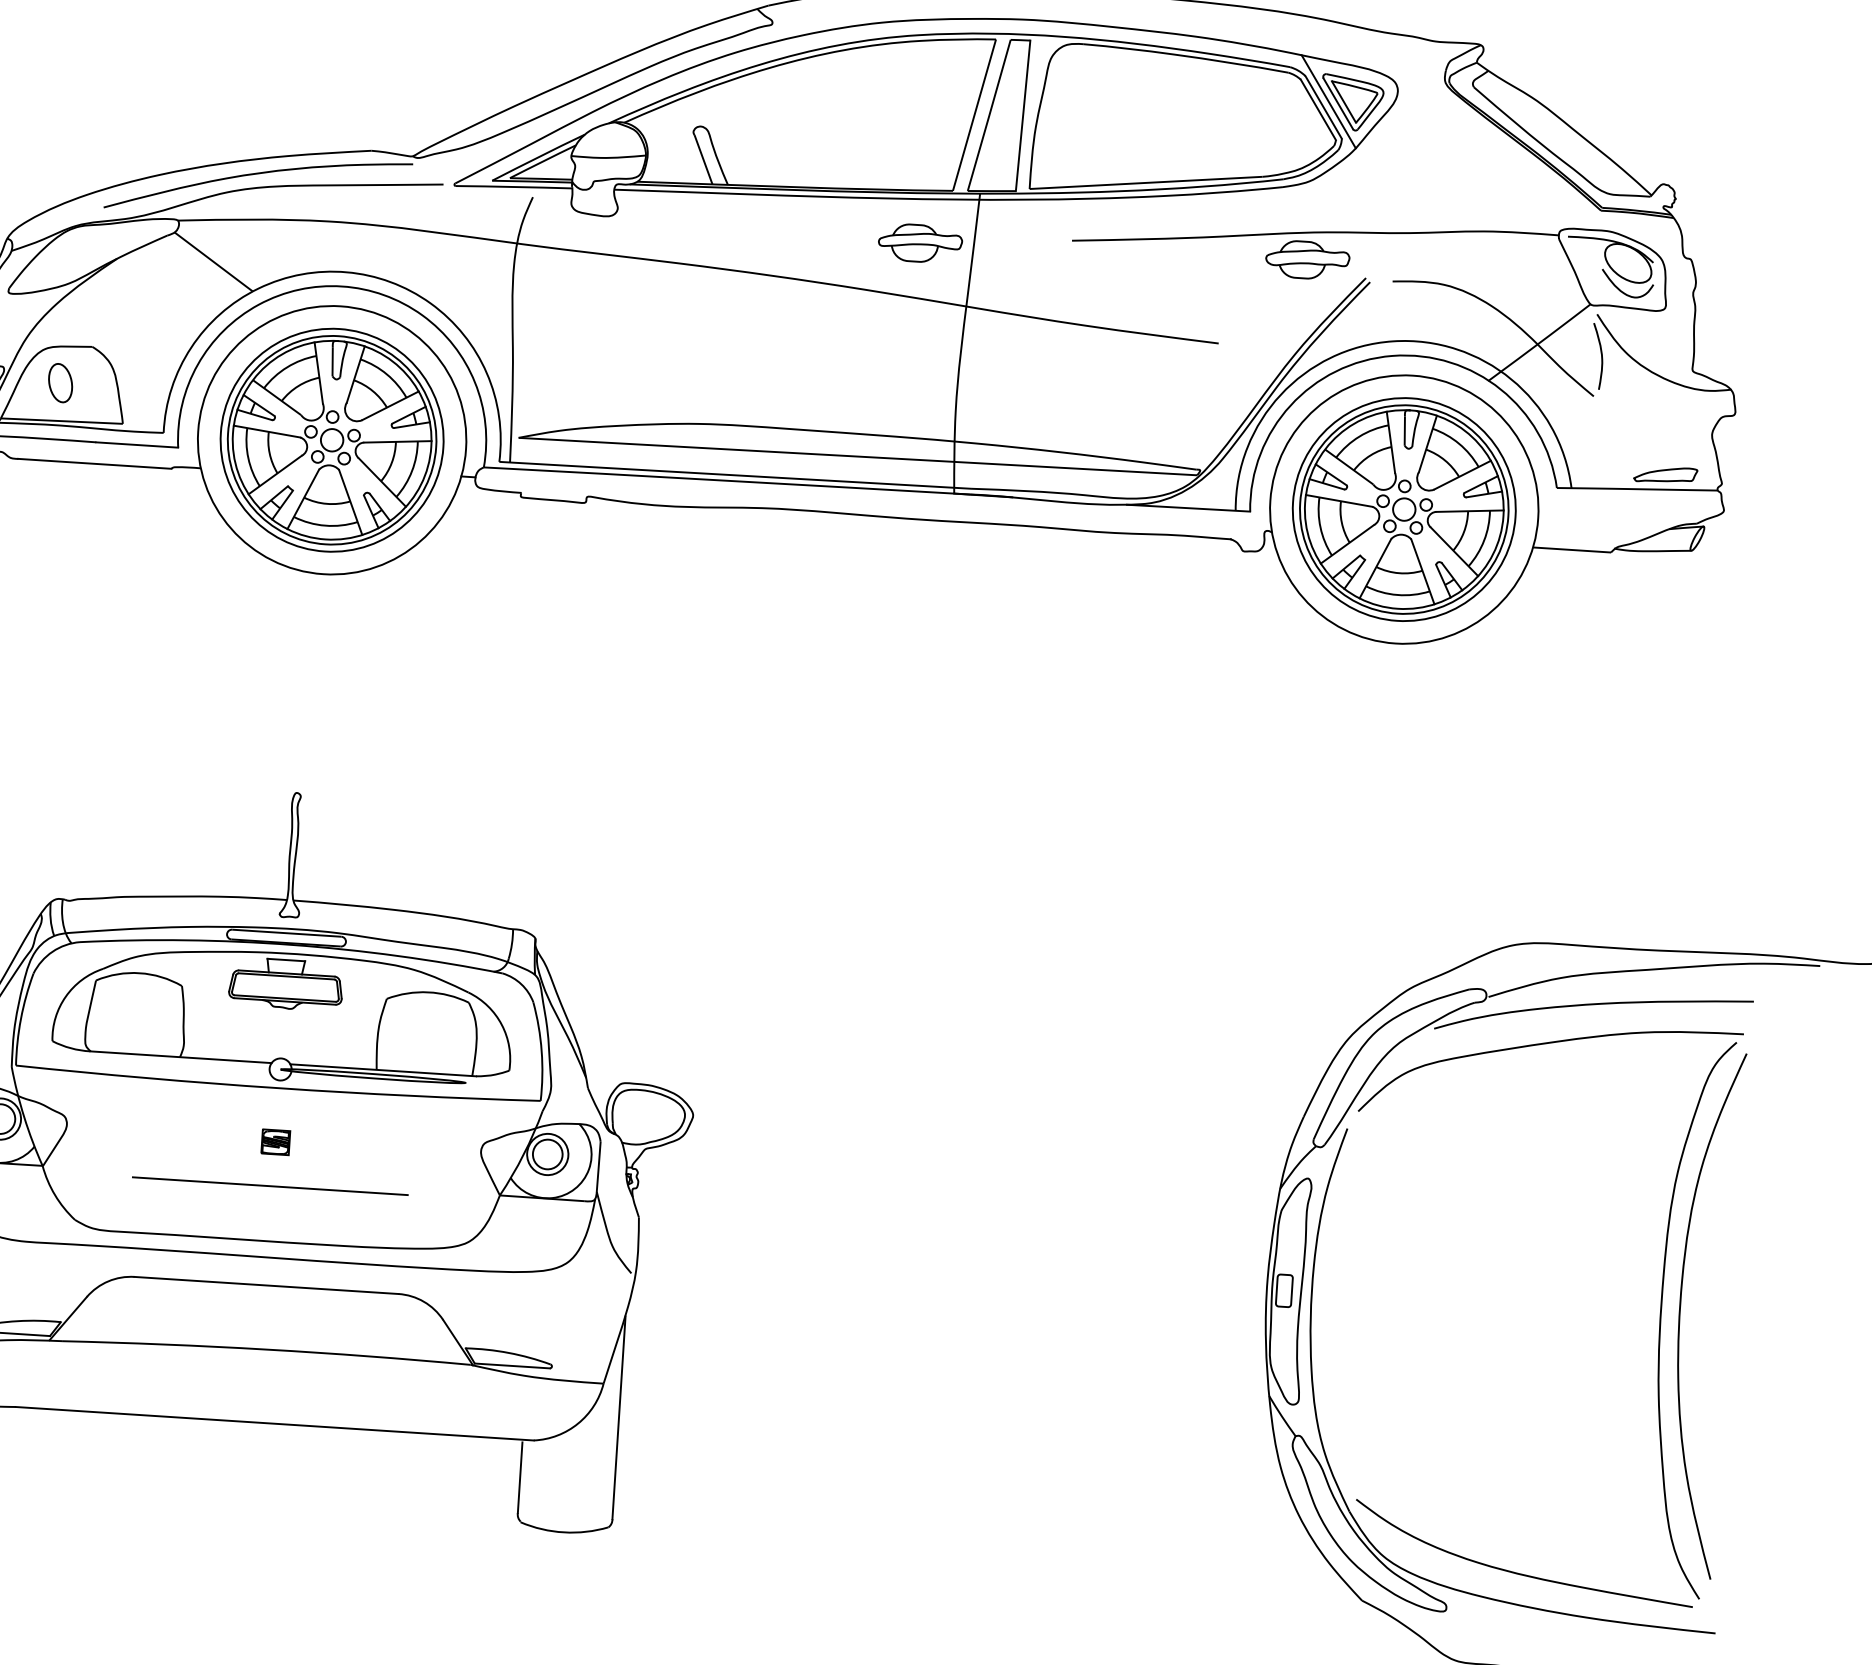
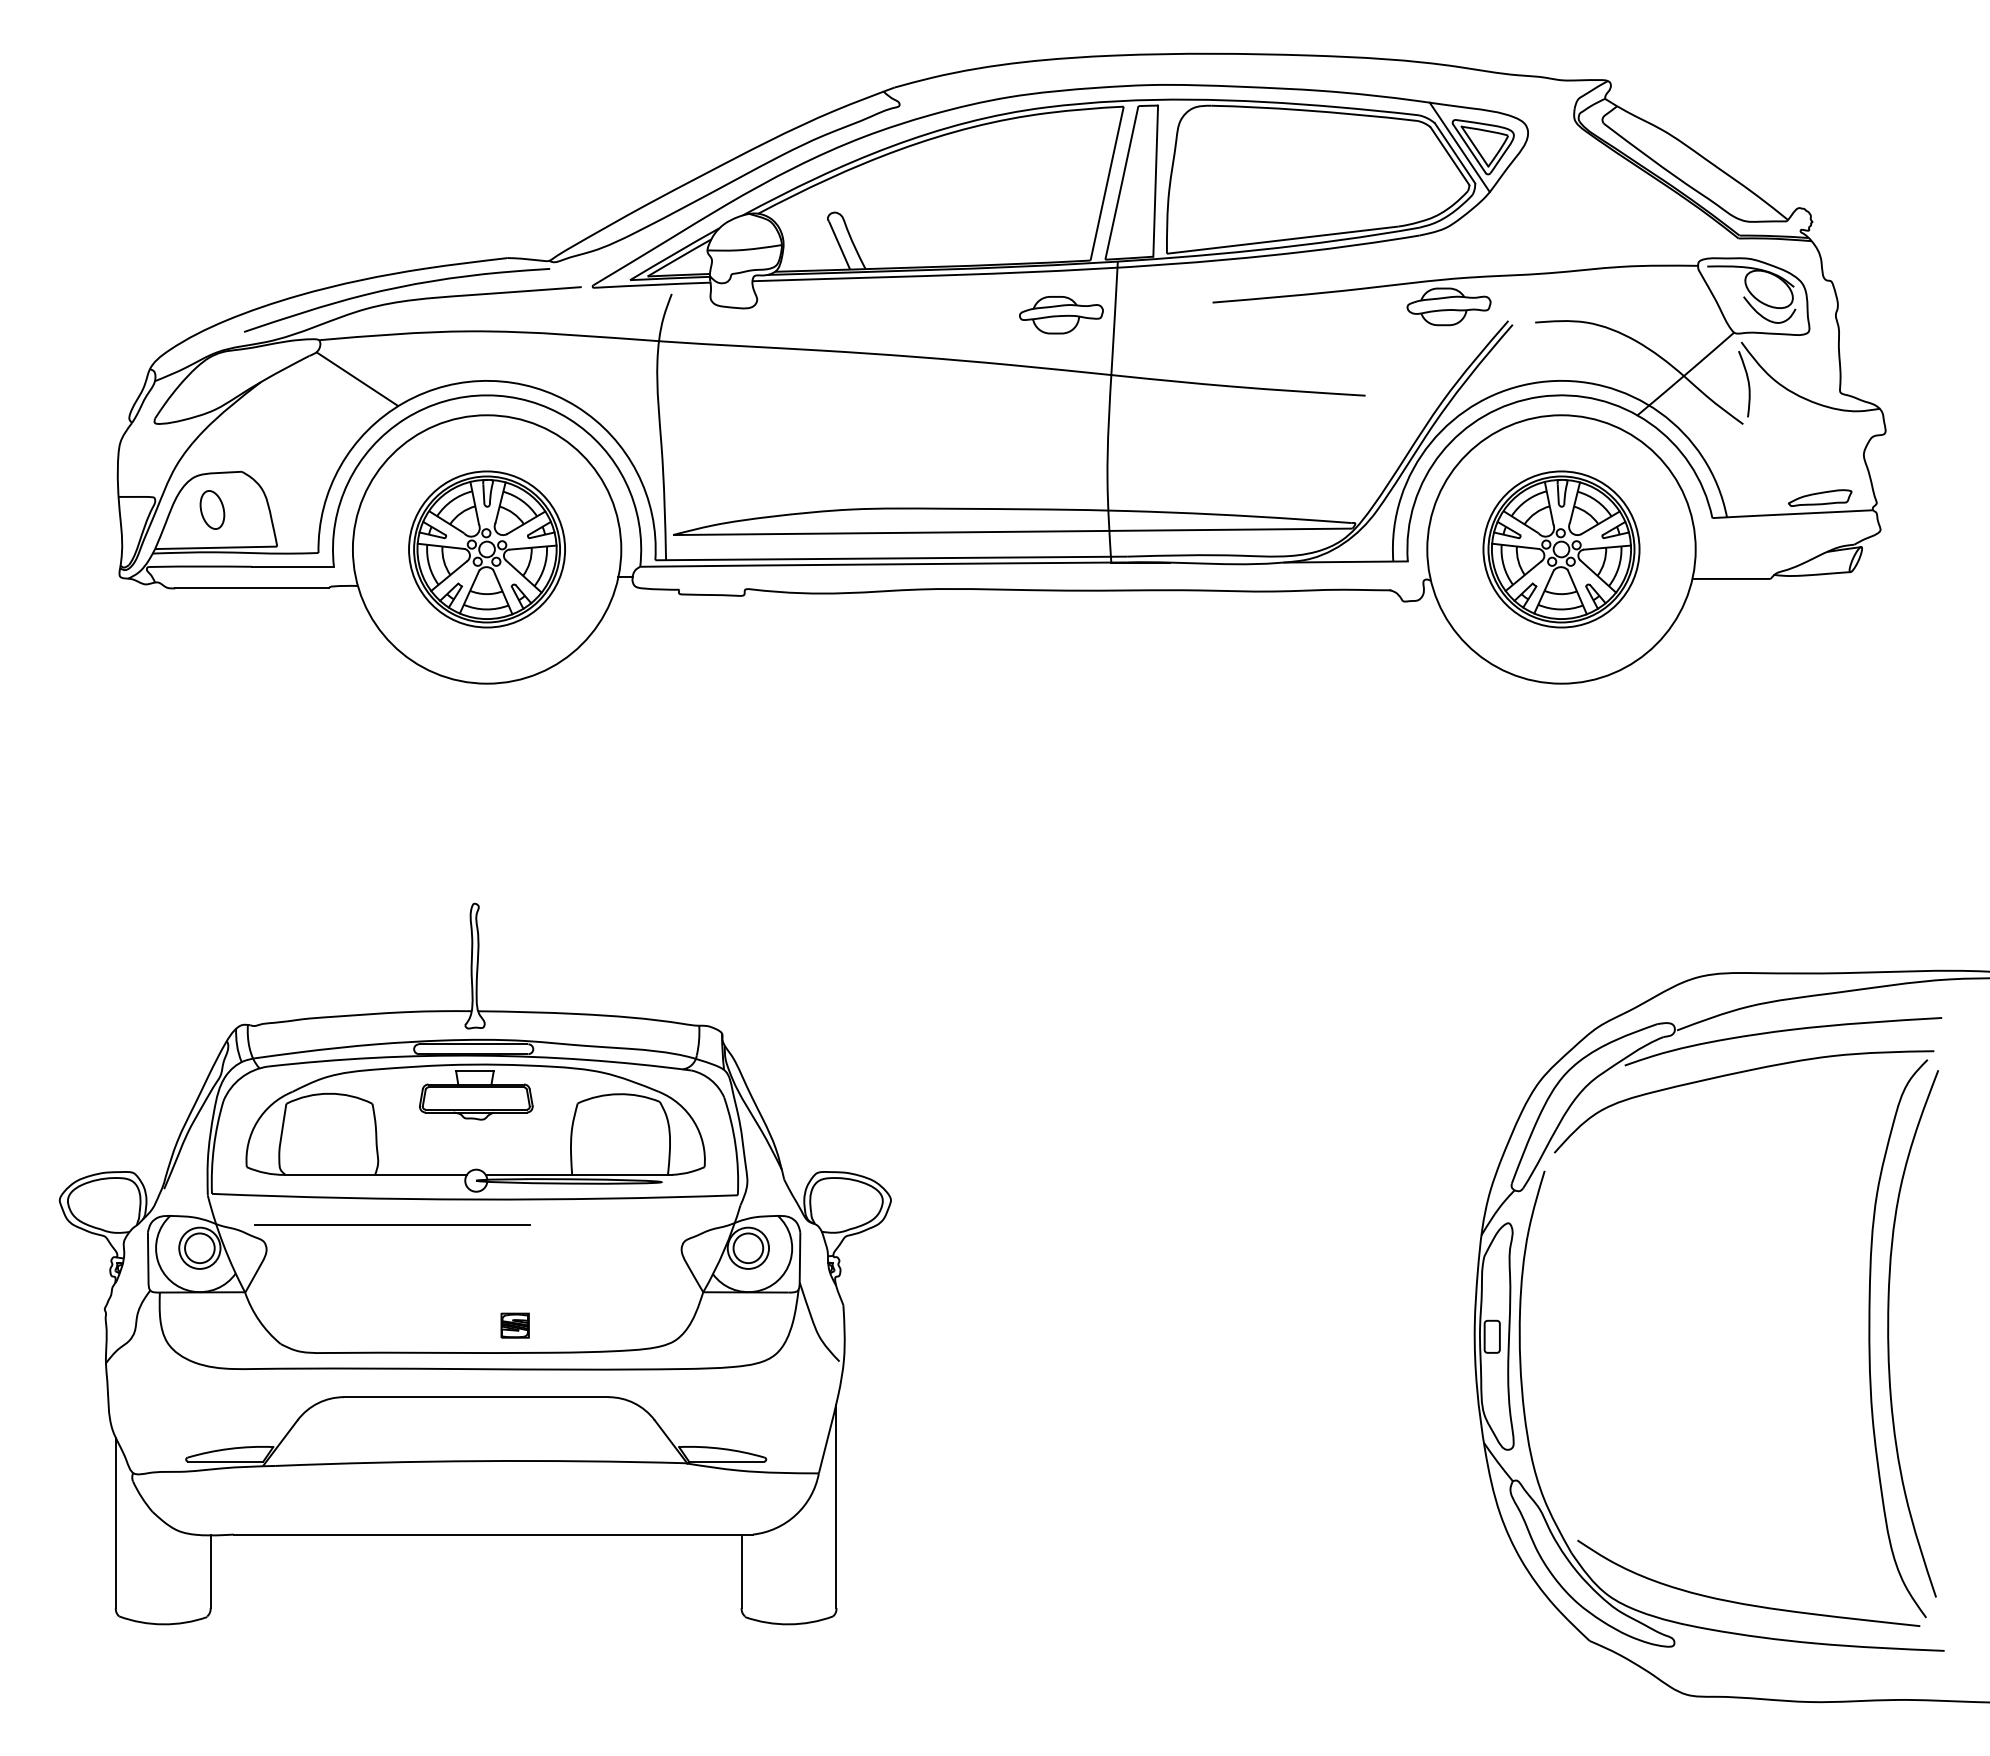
part: (331, 440) -> (486, 549), size x0.7
part: (1404, 509) -> (1561, 549), size x0.7
part: (275, 1142) -> (514, 1325), moved
line: (270, 1185) -> (392, 1224), moved

